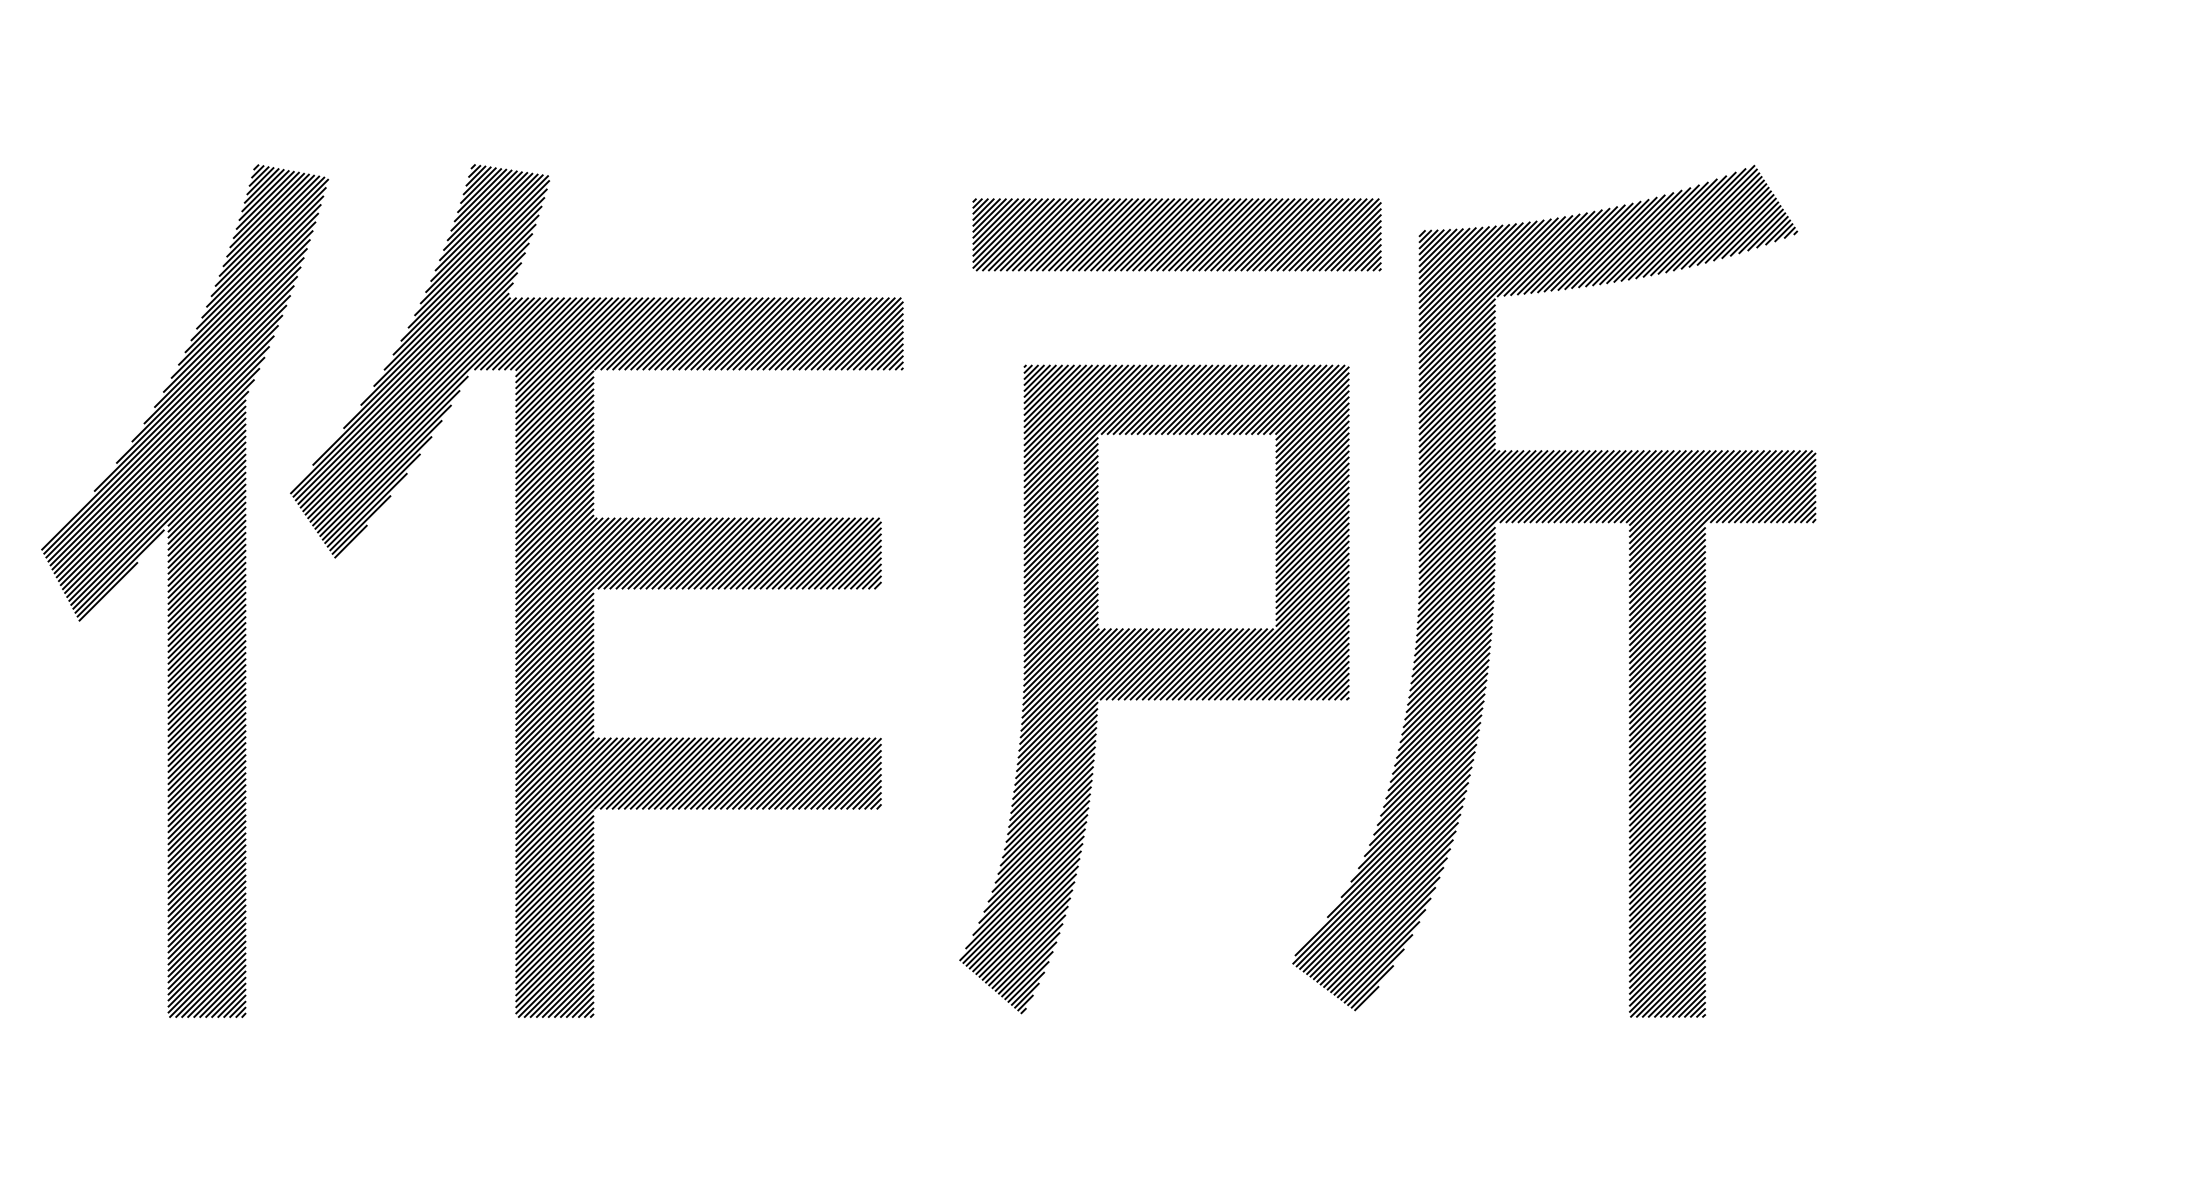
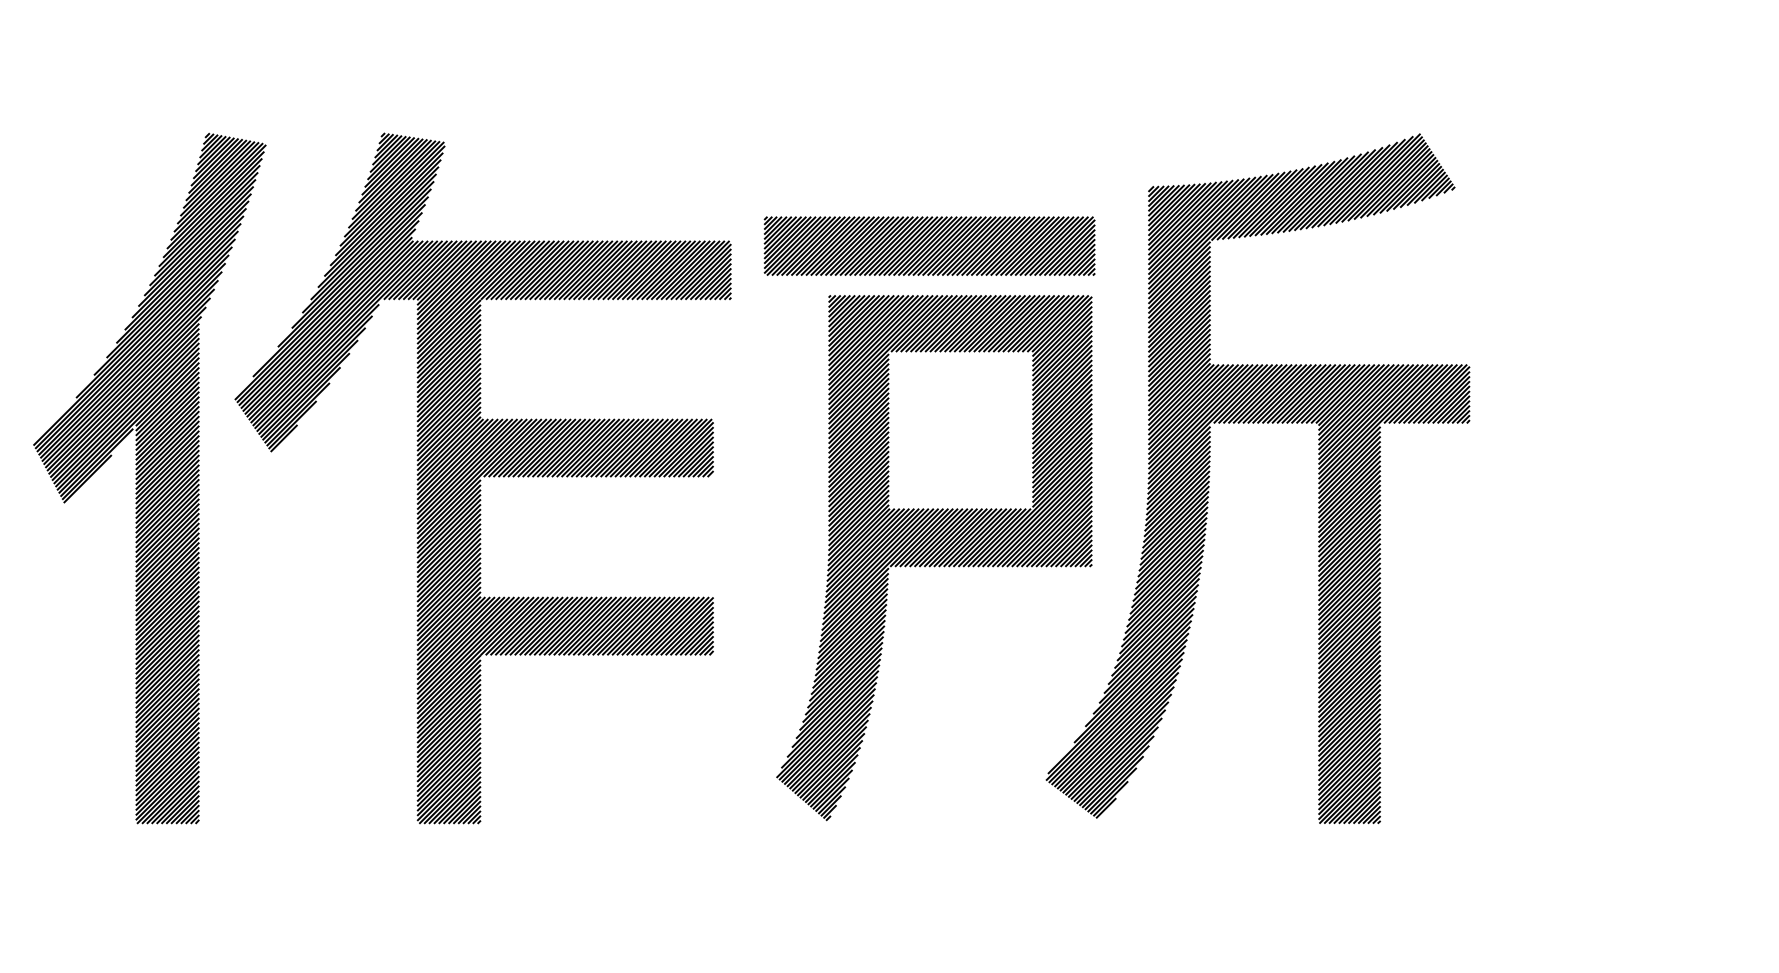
part: (1176, 234) -> (929, 245), moved

